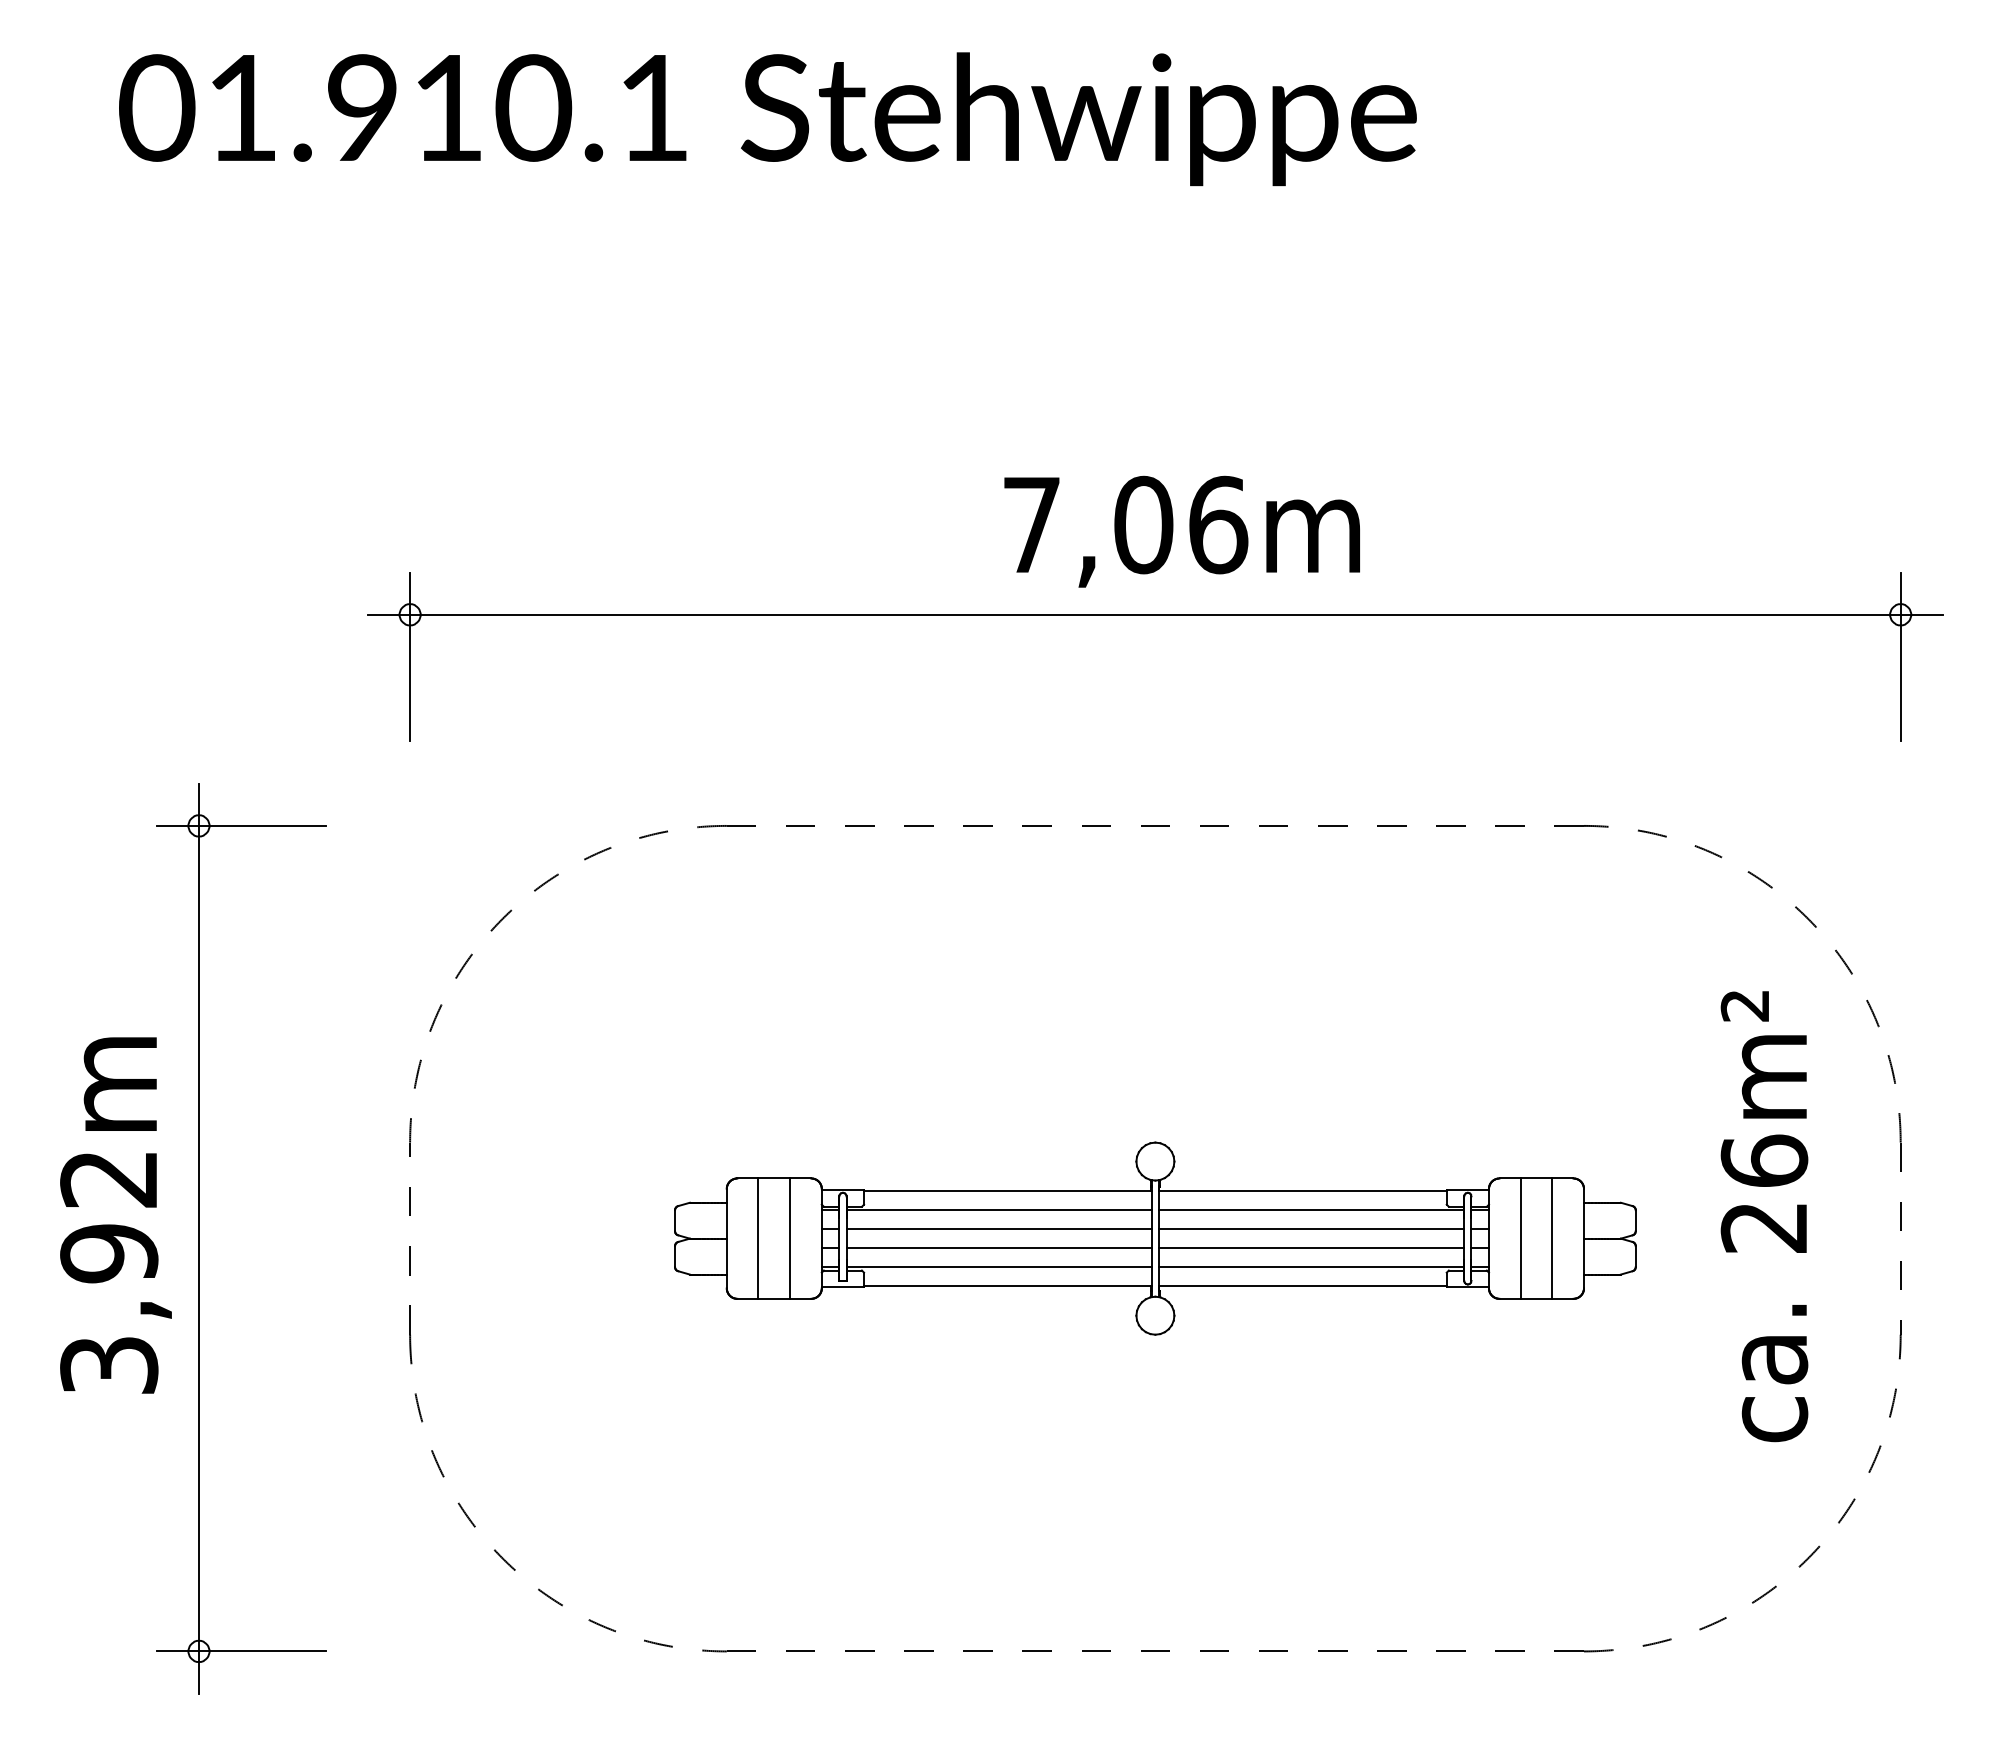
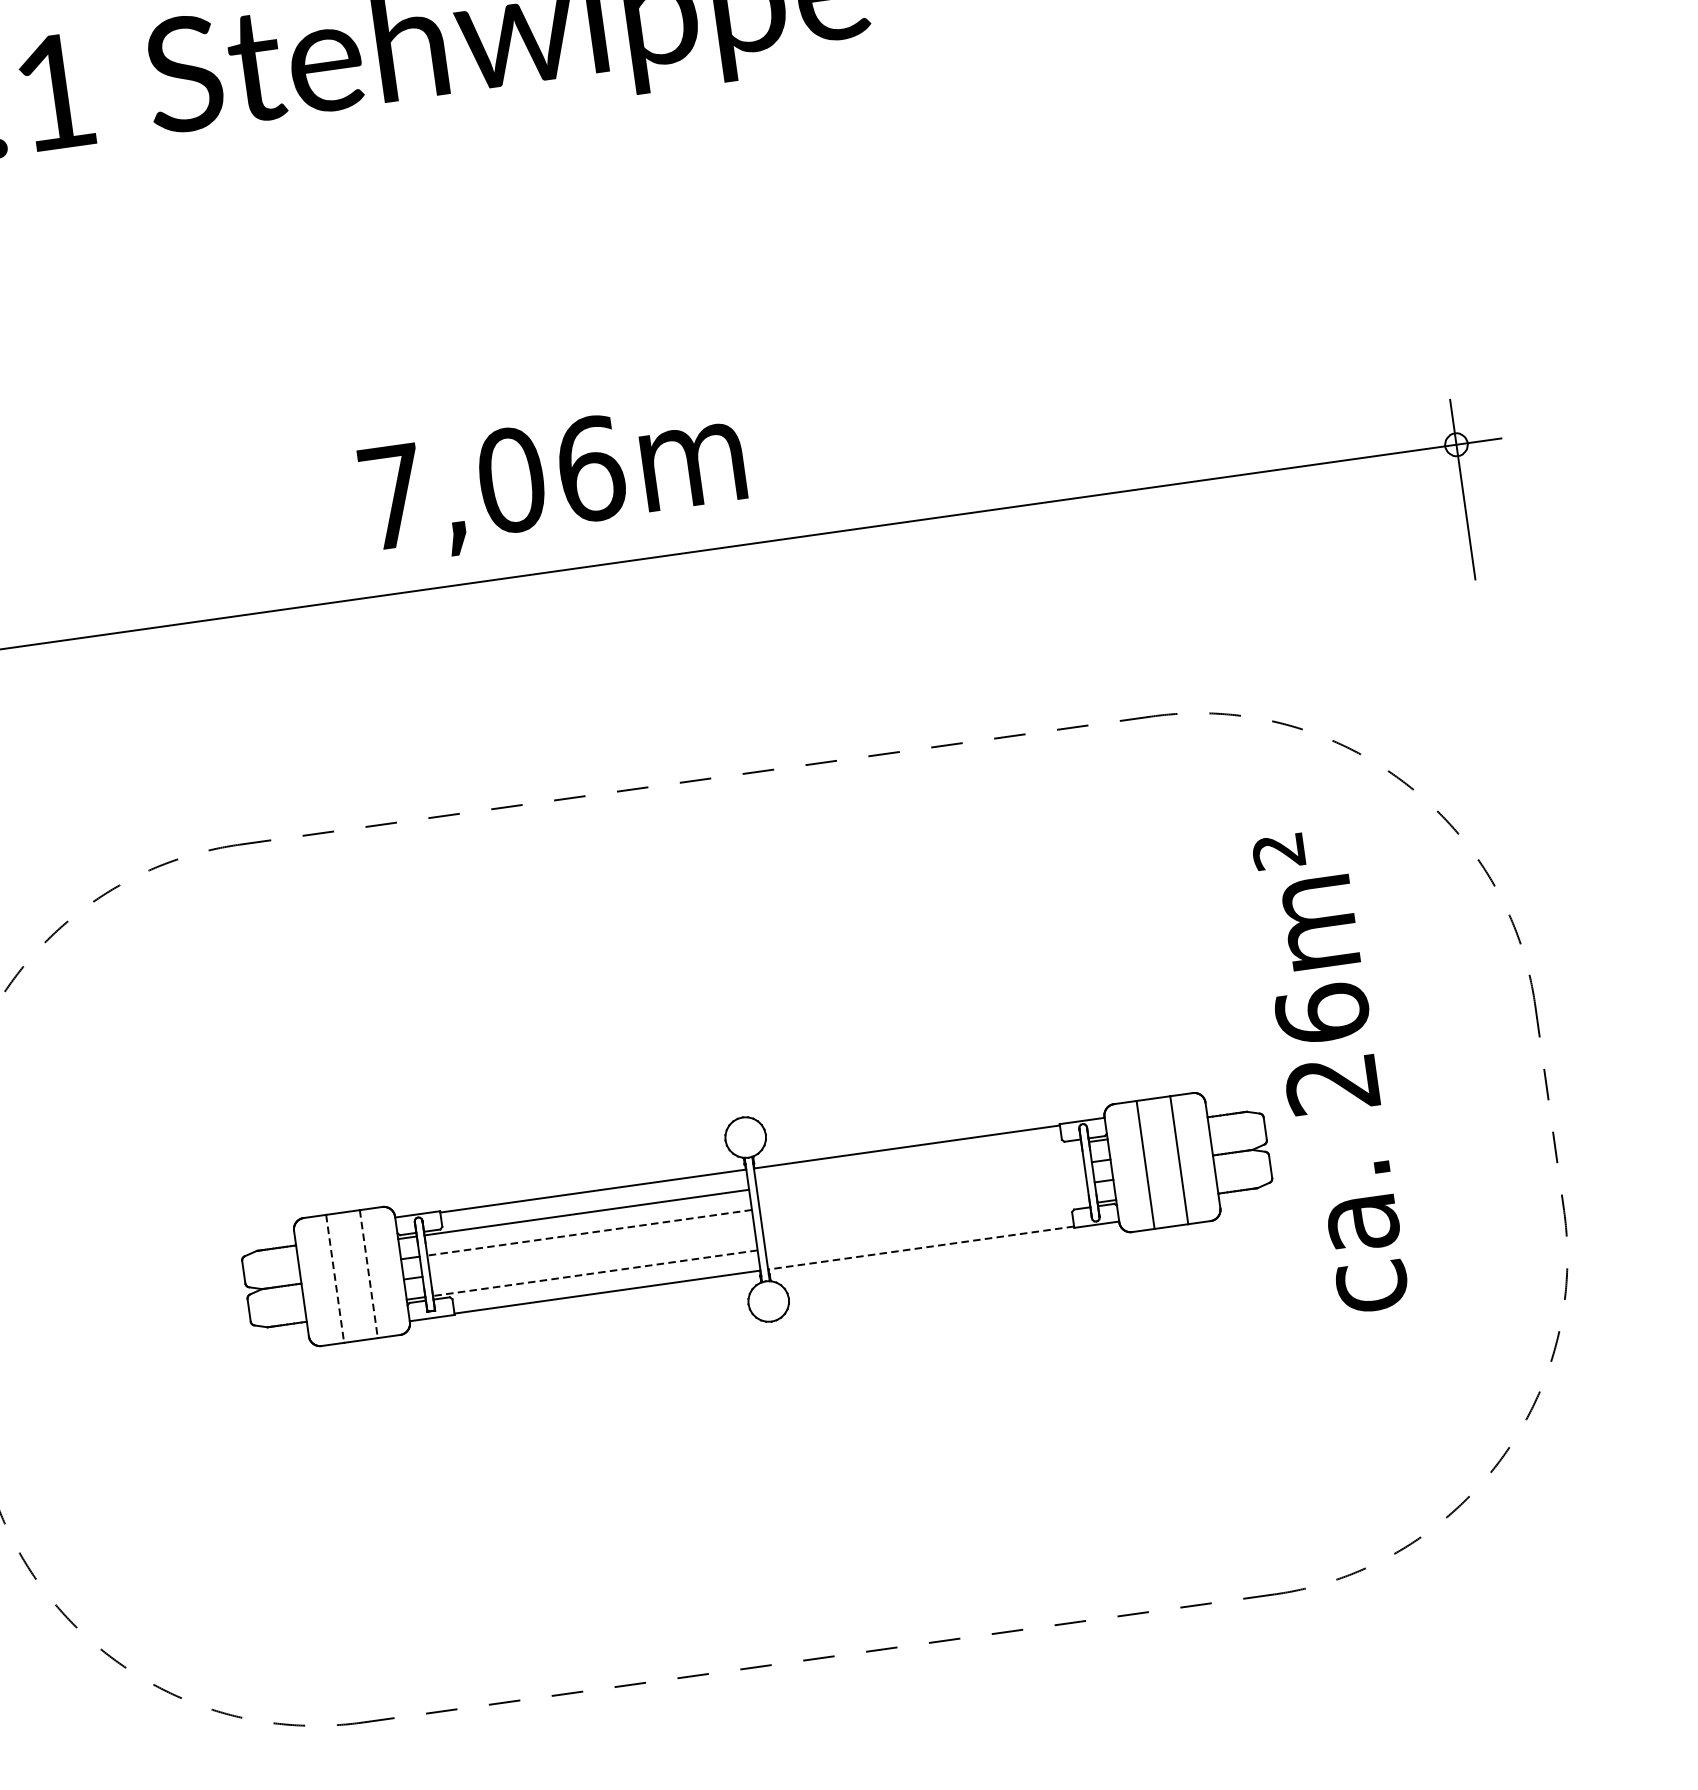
text: (1181, 531) -> (552, 481), moved
line: (1311, 1210) -> (918, 1166), removed
text: (1764, 1216) -> (1330, 1072), moved
line: (999, 1229) -> (590, 1233), solid -> dashed
line: (1311, 1229) -> (921, 1186), removed
line: (758, 1239) -> (335, 1279), solid -> dashed
line: (790, 1239) -> (369, 1274), solid -> dashed
line: (998, 1248) -> (591, 1253), removed
line: (1311, 1248) -> (924, 1206), removed
line: (999, 1267) -> (595, 1273), solid -> dashed
line: (1311, 1267) -> (927, 1226), removed
line: (1302, 1286) -> (920, 1248), solid -> dashed

